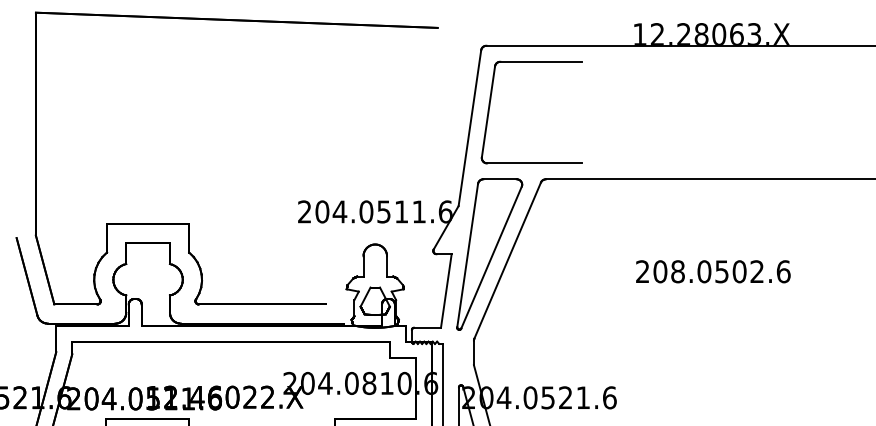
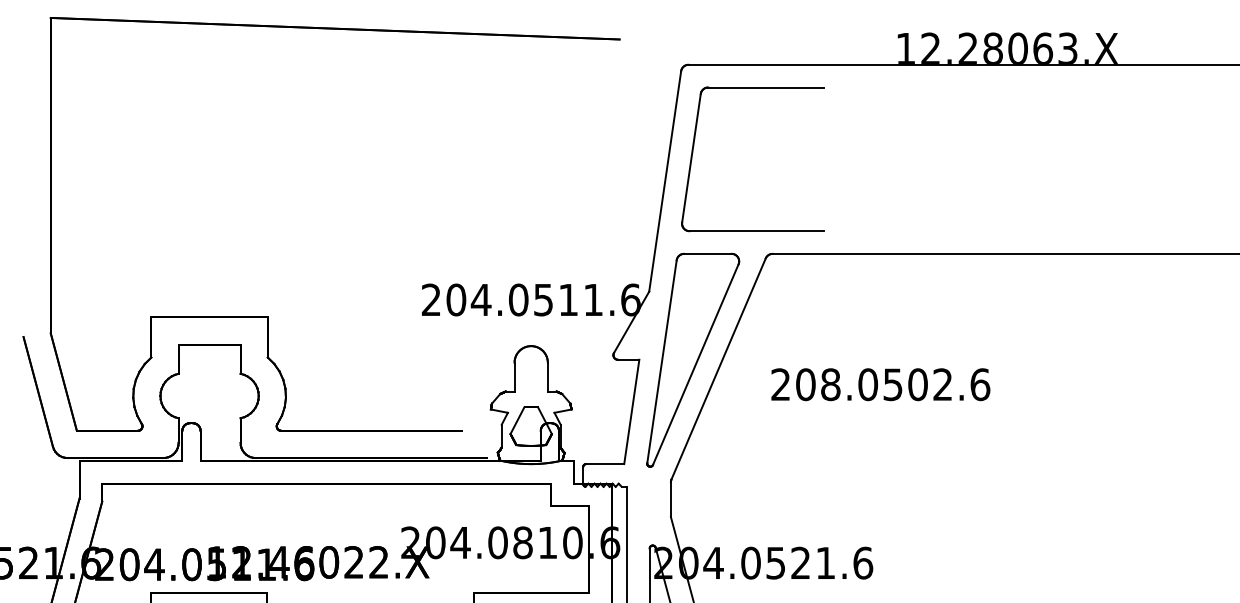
text: (713, 271) -> (880, 384), moved

